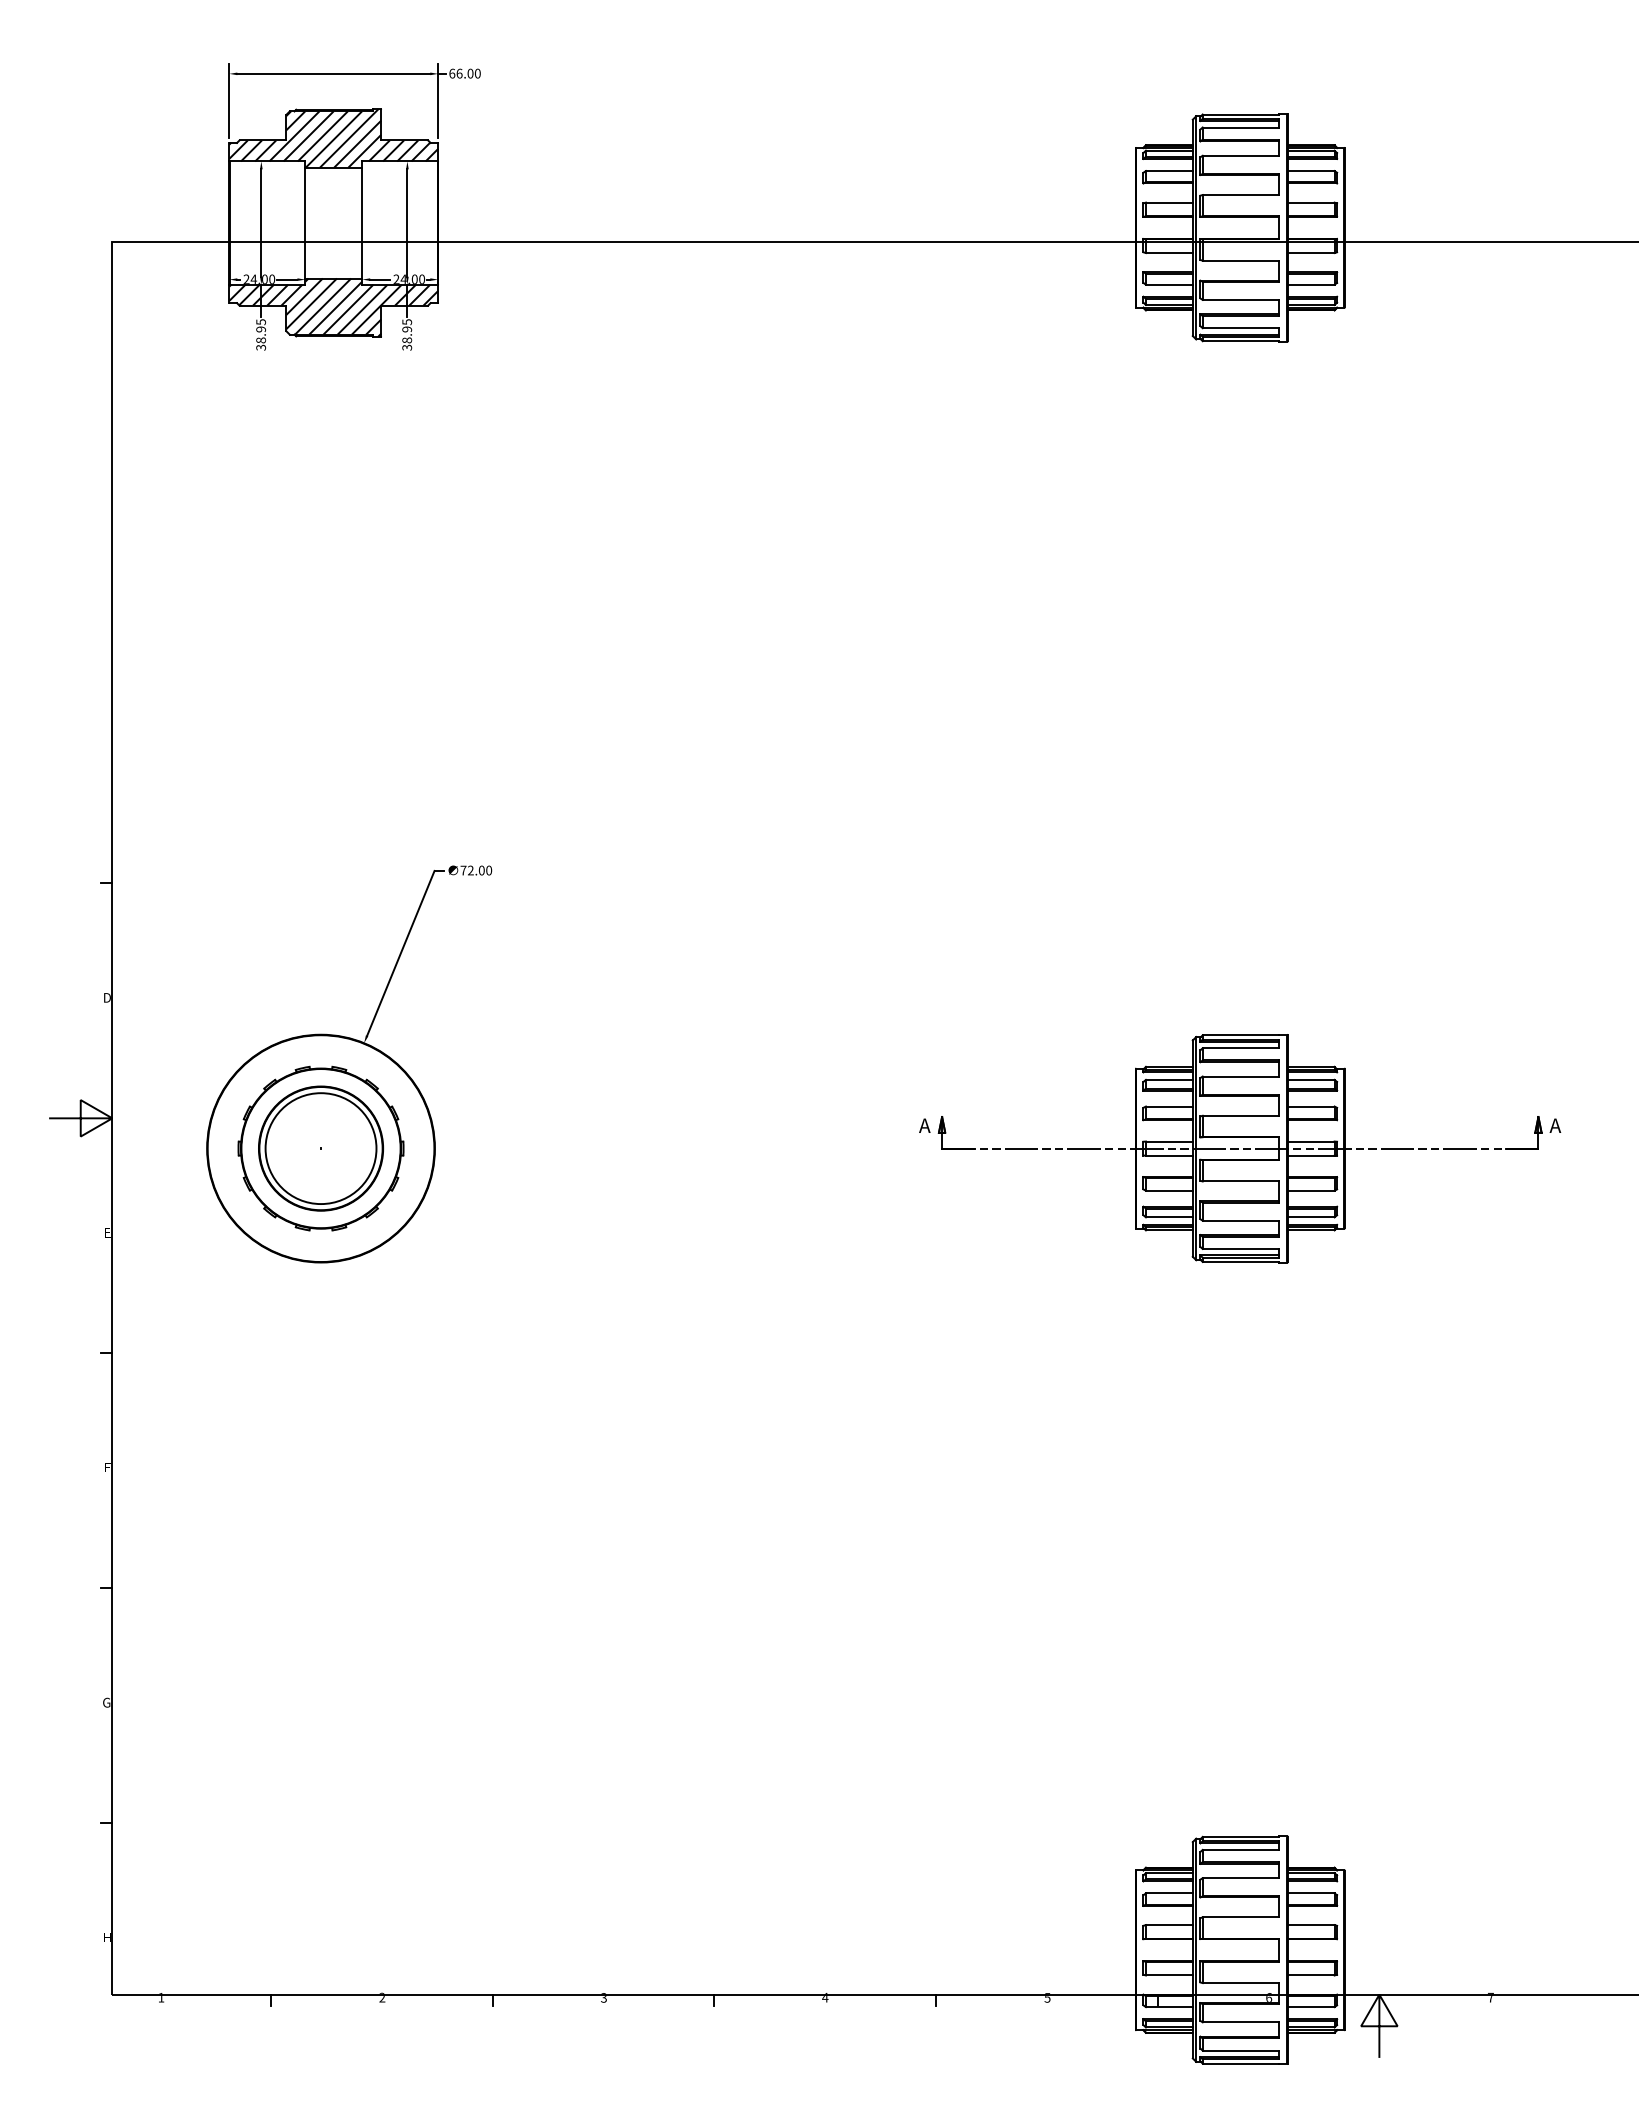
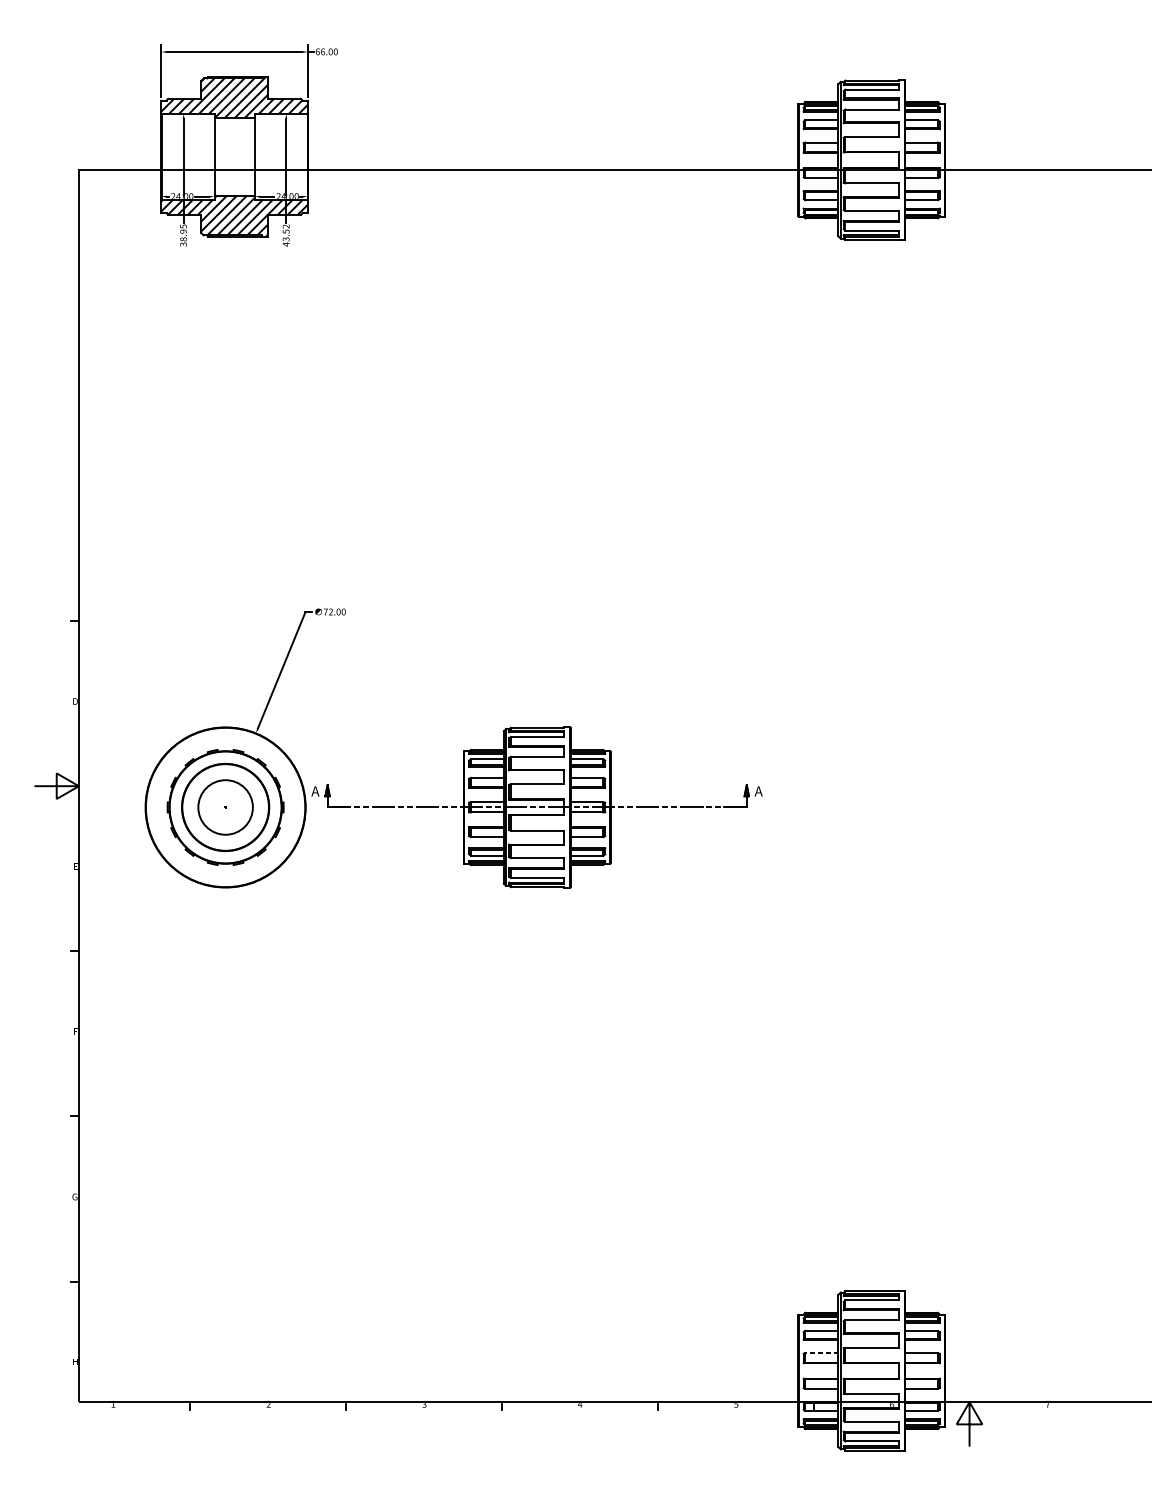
text: (407, 334) -> (286, 235), 38.95 -> 43.52
circle: (320, 1148) -> (225, 807), size x0.7
part: (1240, 1148) -> (537, 807), moved
line: (1168, 1925) -> (821, 1353), solid -> dashed

